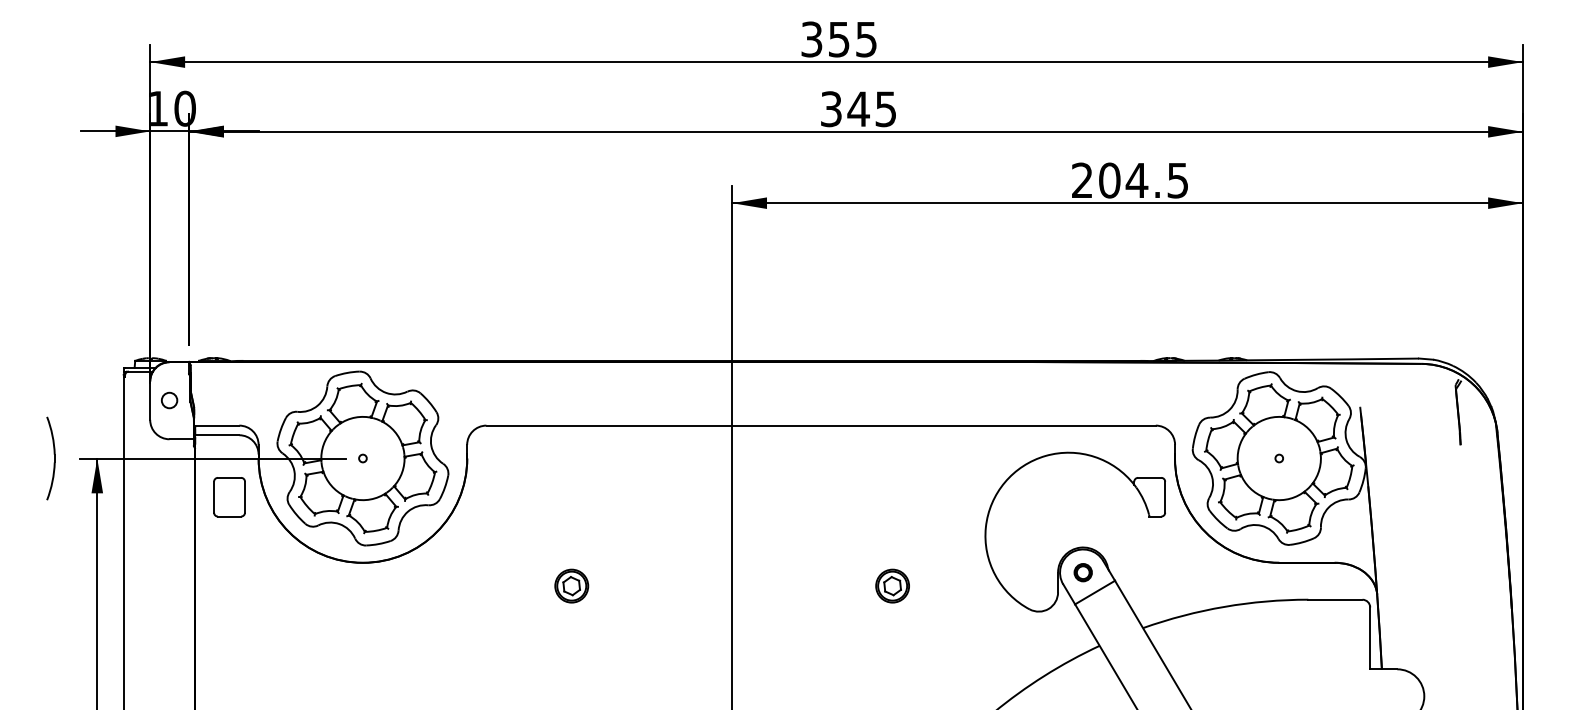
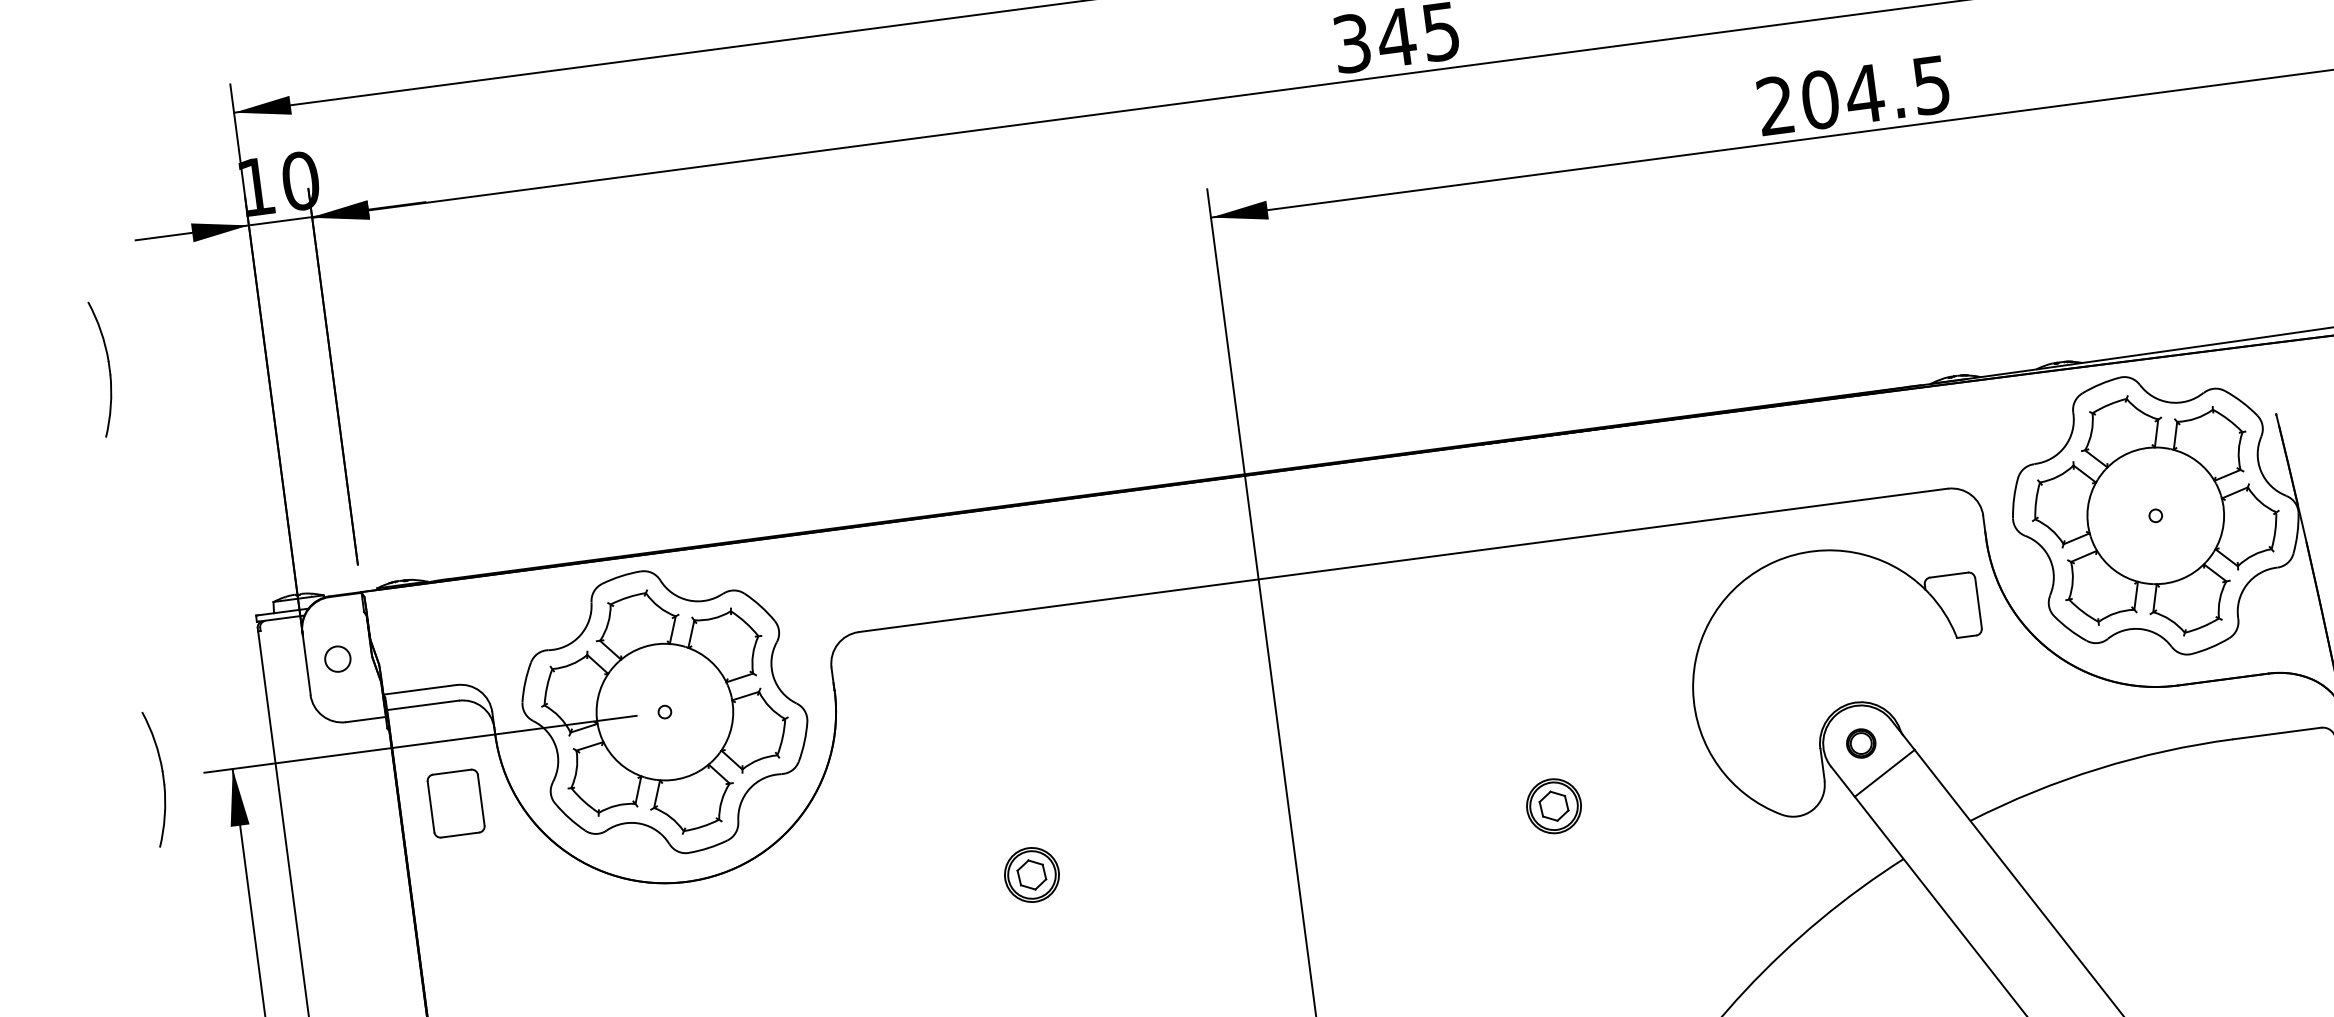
part: (50, 206) -> (102, 368), added

